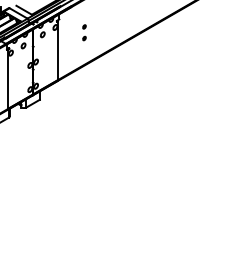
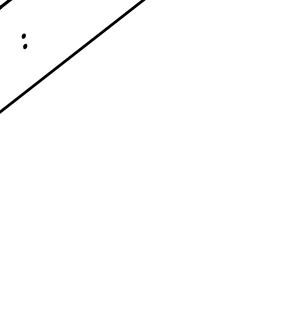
part: (84, 31) -> (24, 39), size x0.62

